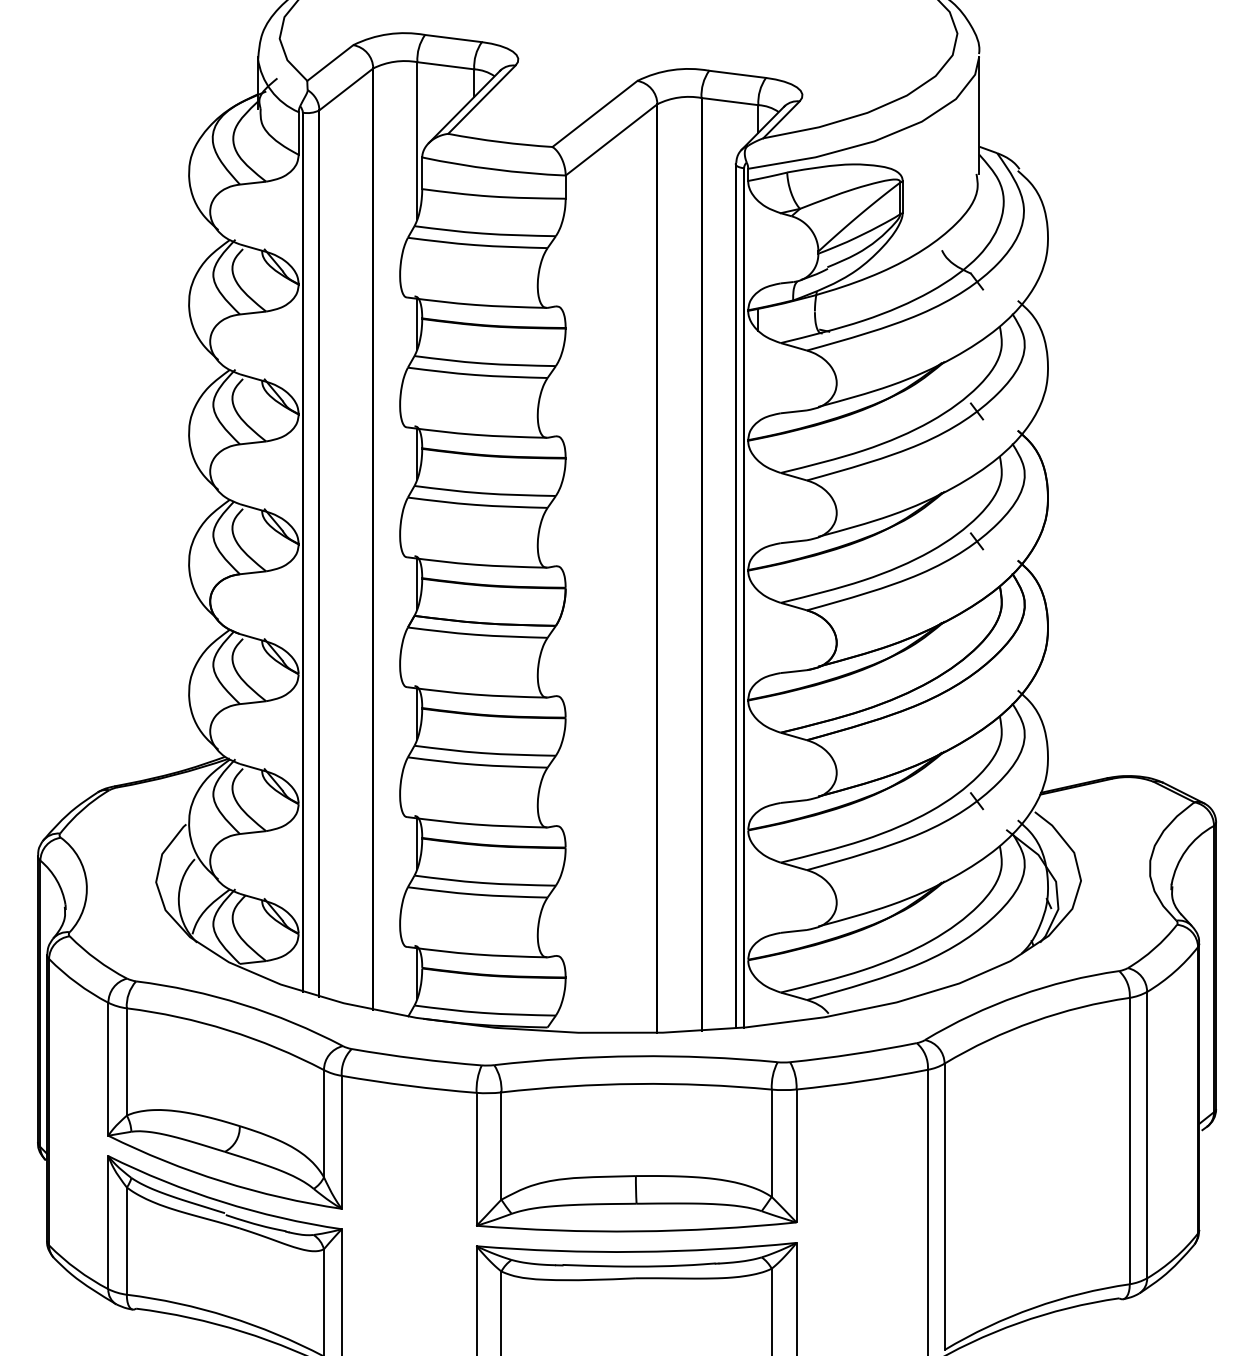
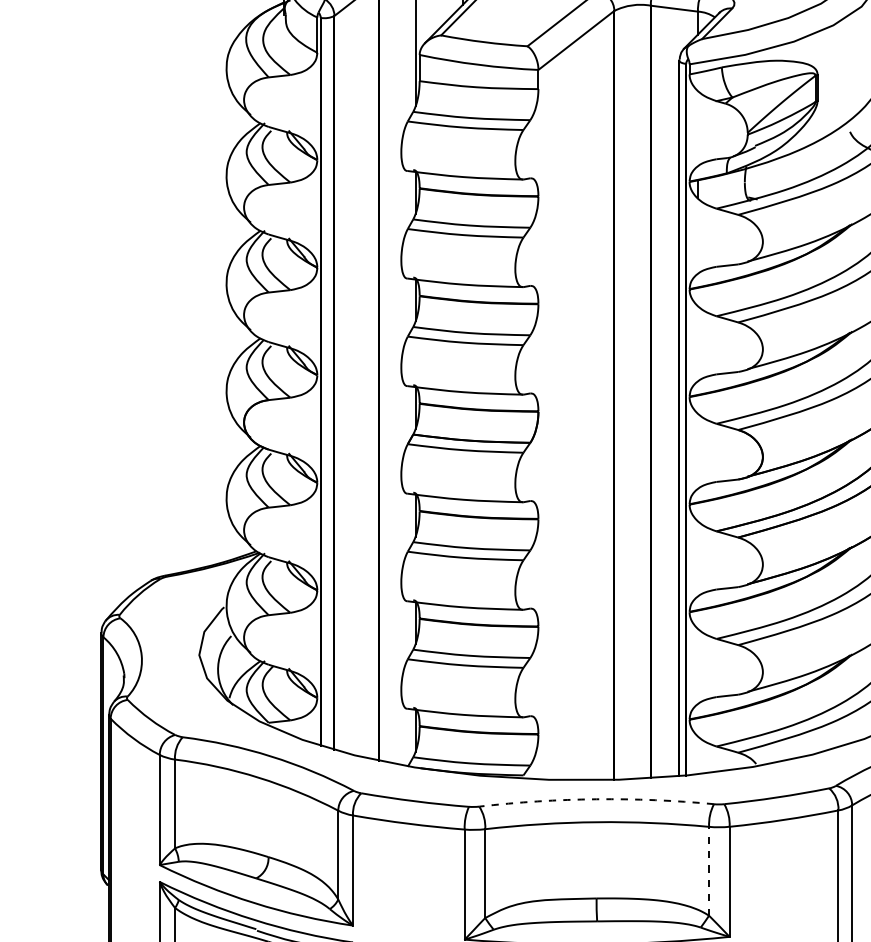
arc: (635, 1056) -> (596, 799), solid -> dashed
line: (771, 1143) -> (708, 871), solid -> dashed

